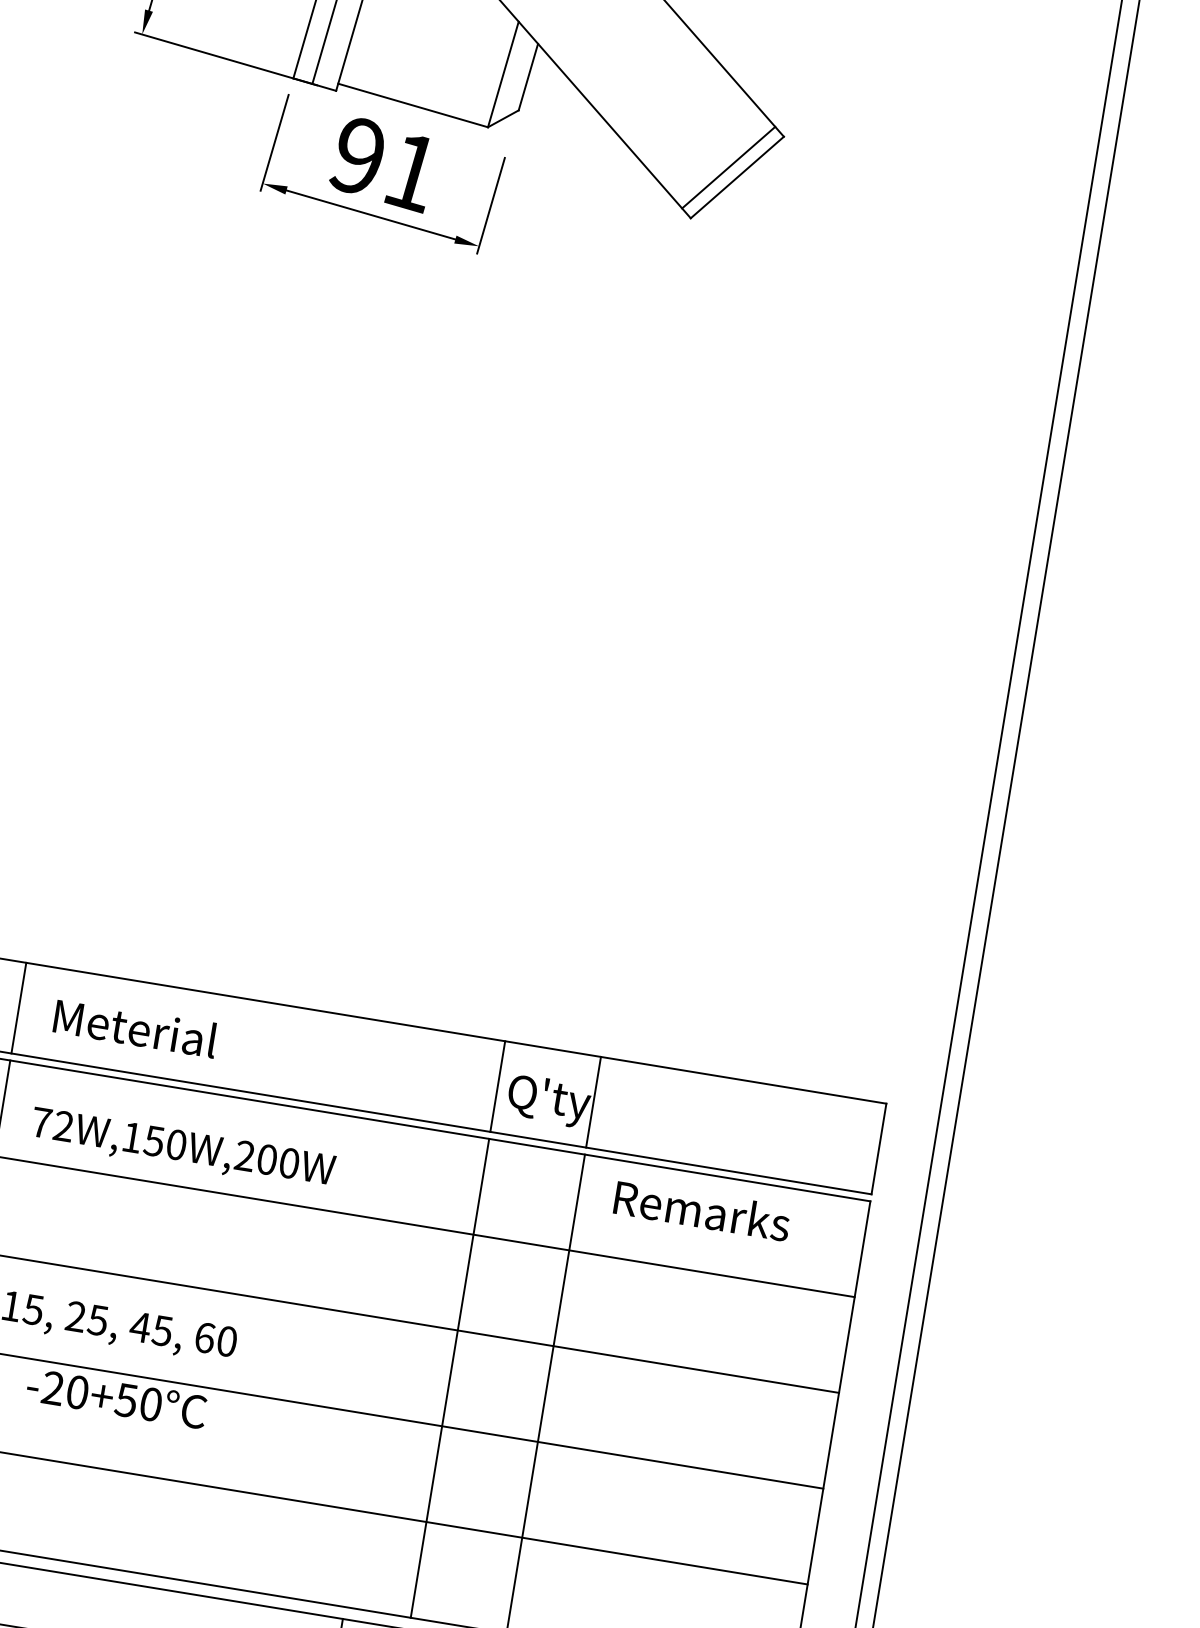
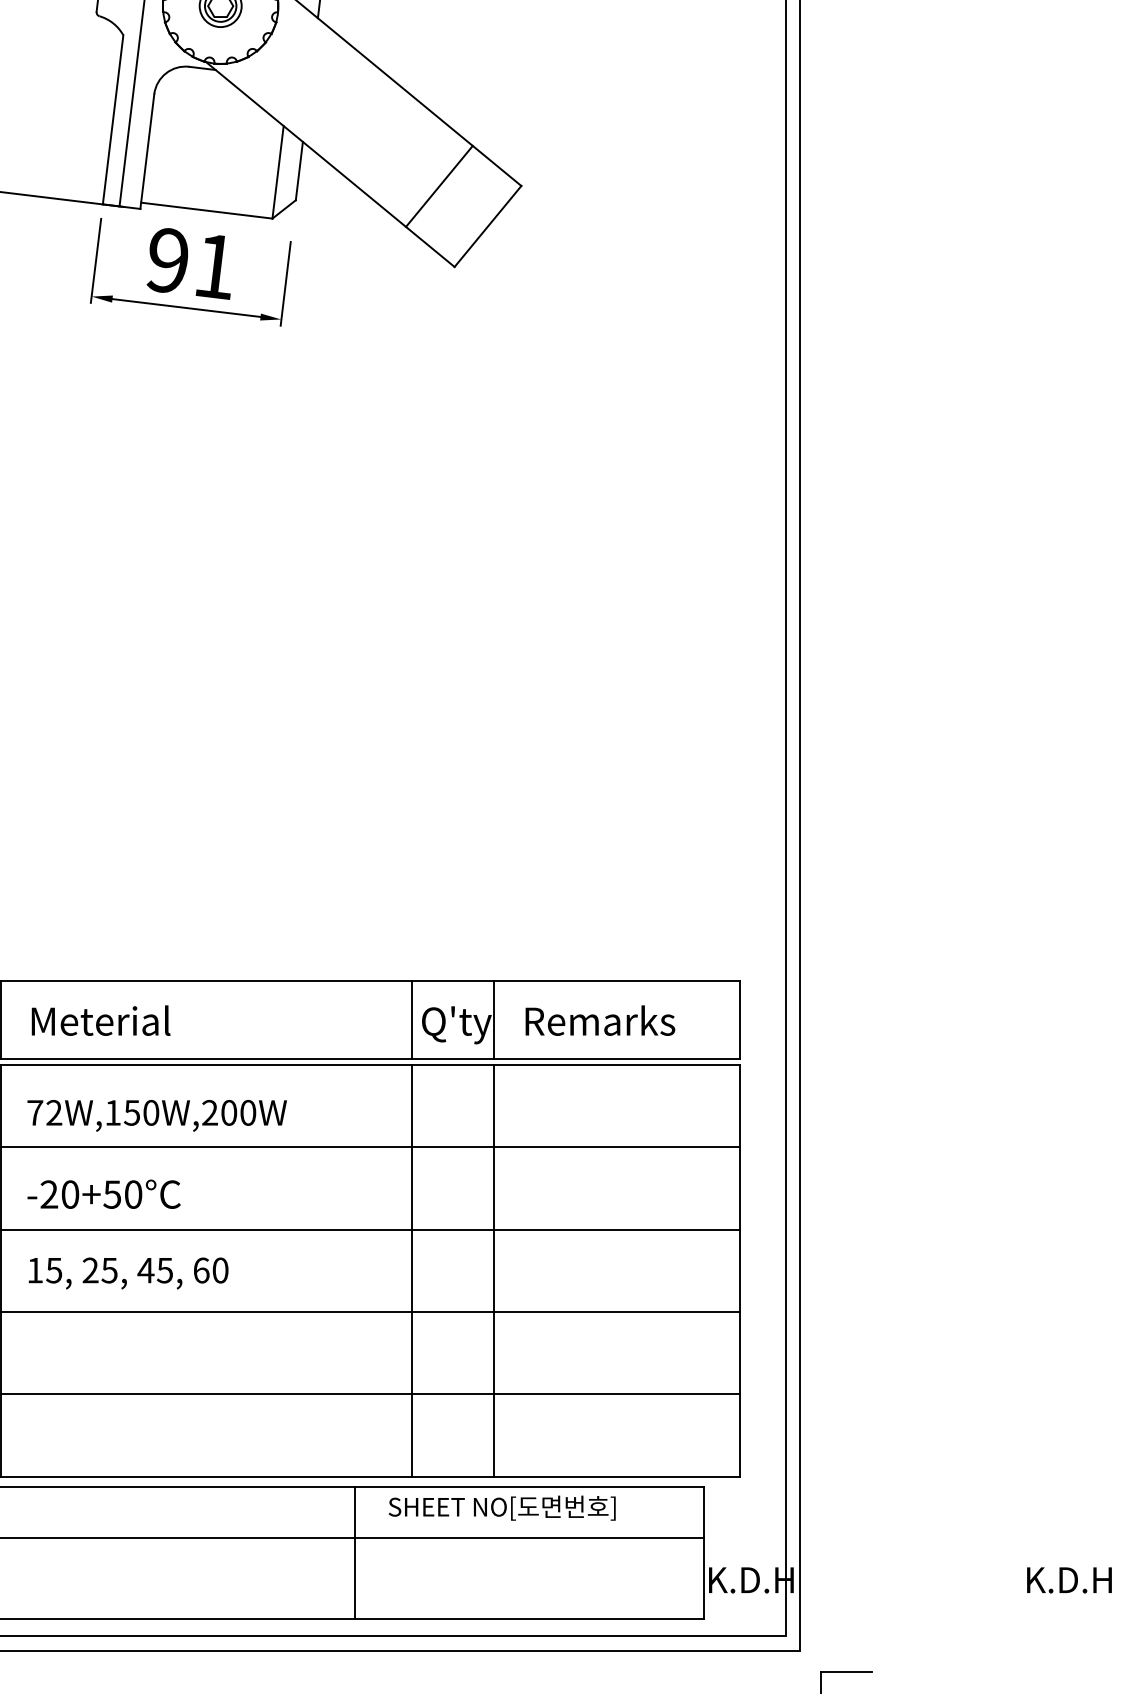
line: (728, 166) -> (439, 185), moved
text: (702, 1210) -> (600, 1020), moved
text: (116, 1397) -> (103, 1193), moved

